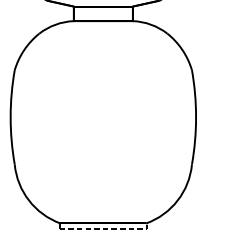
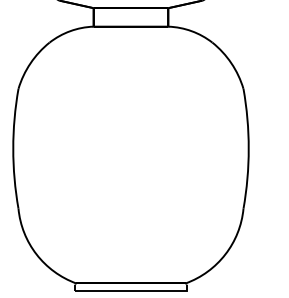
line: (106, 228) -> (134, 290), dashed -> solid

